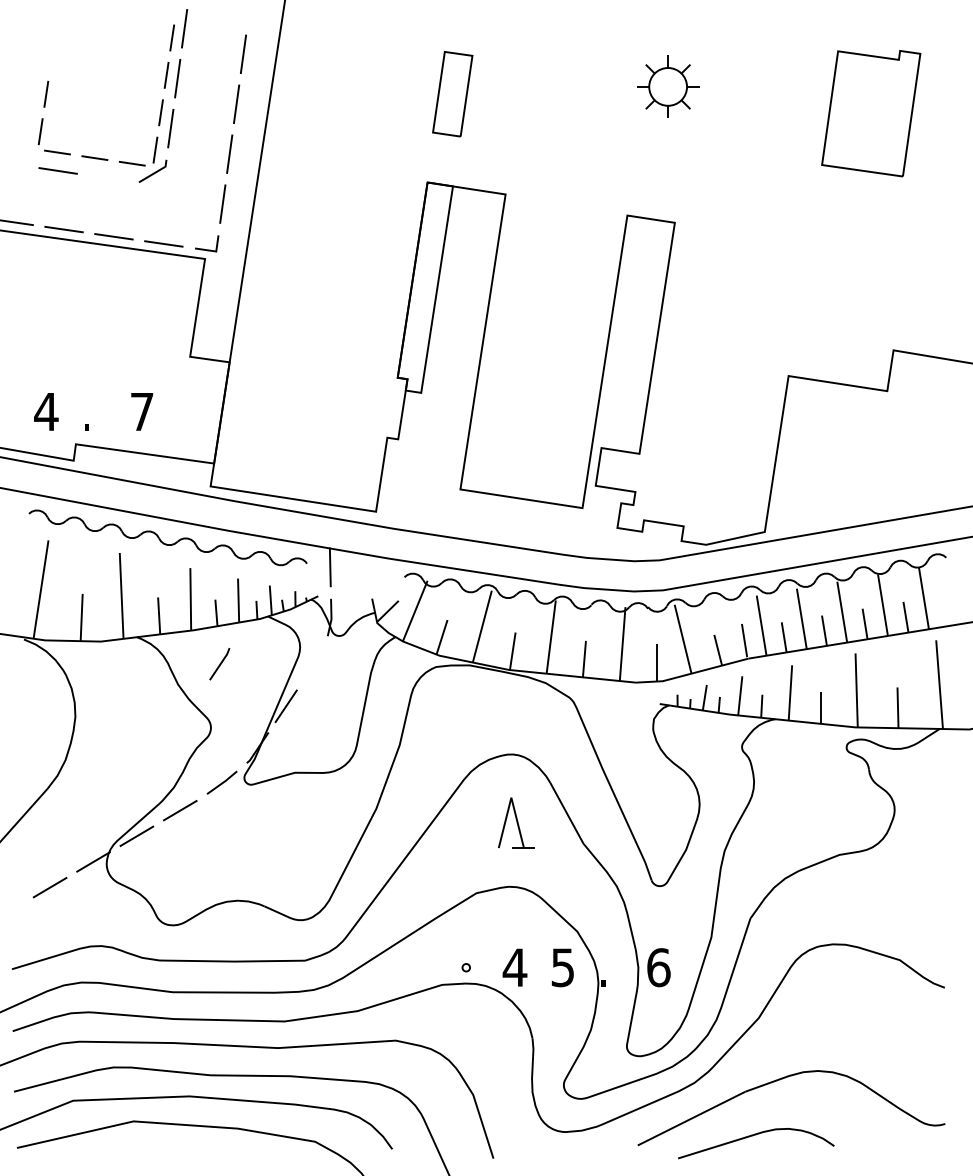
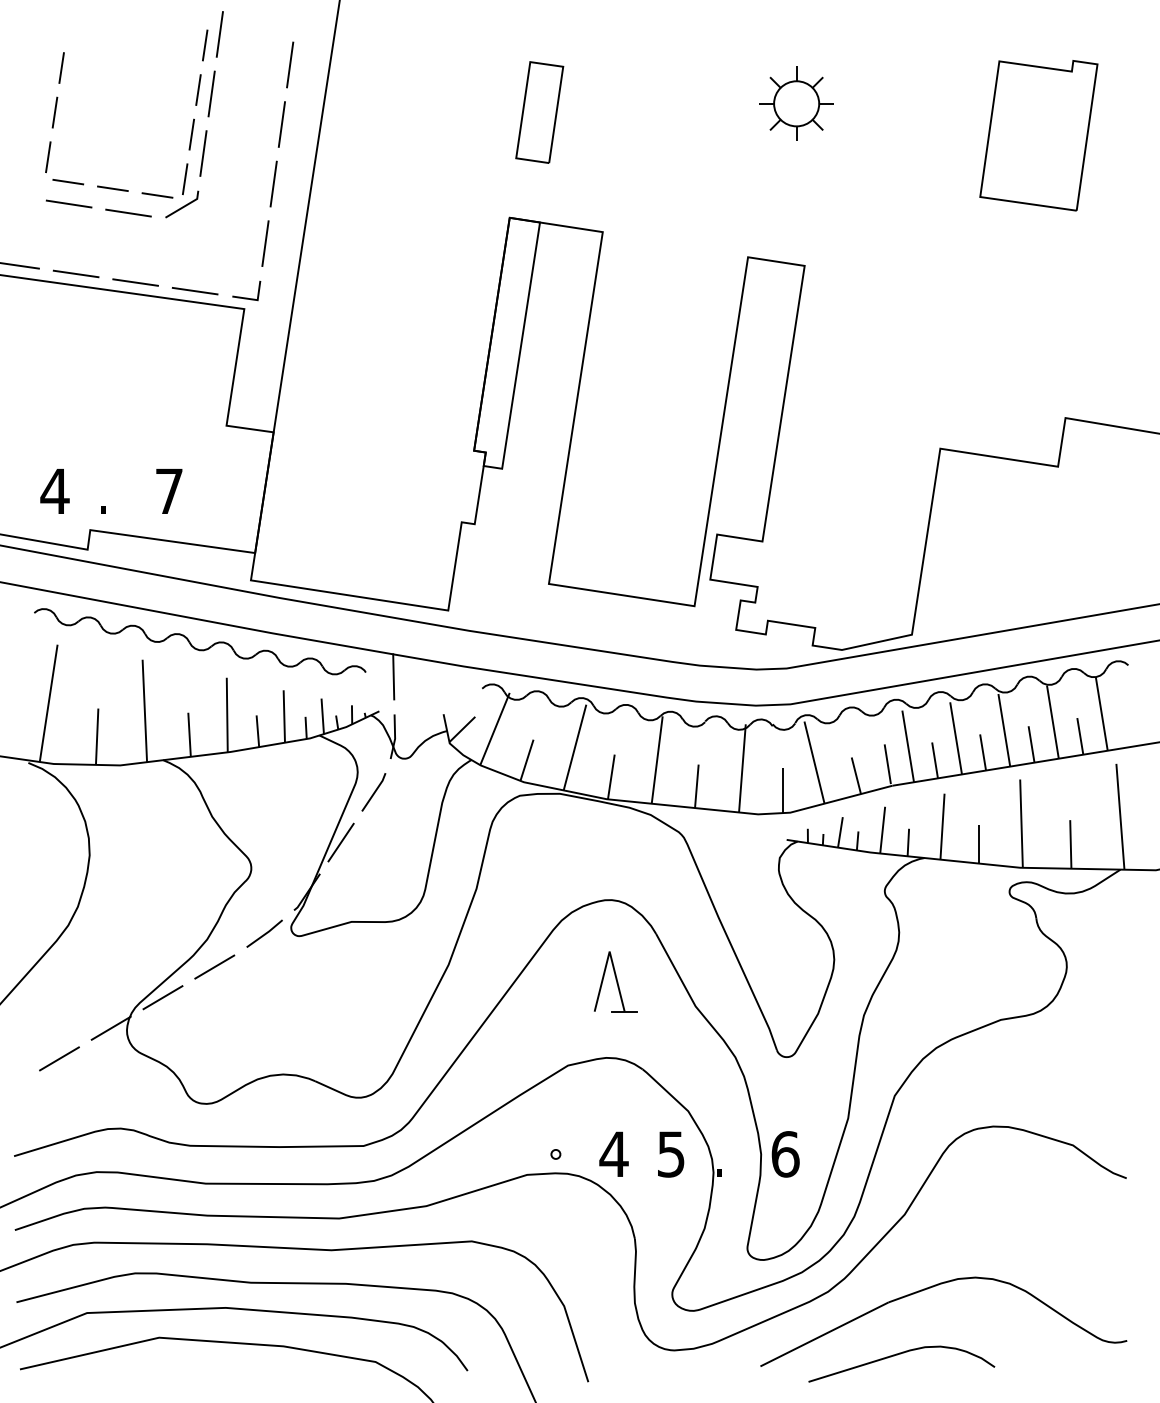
line: (51, 56) -> (61, 67), added
line: (107, 178) -> (128, 212), added
line: (219, 664) -> (373, 792), moved

